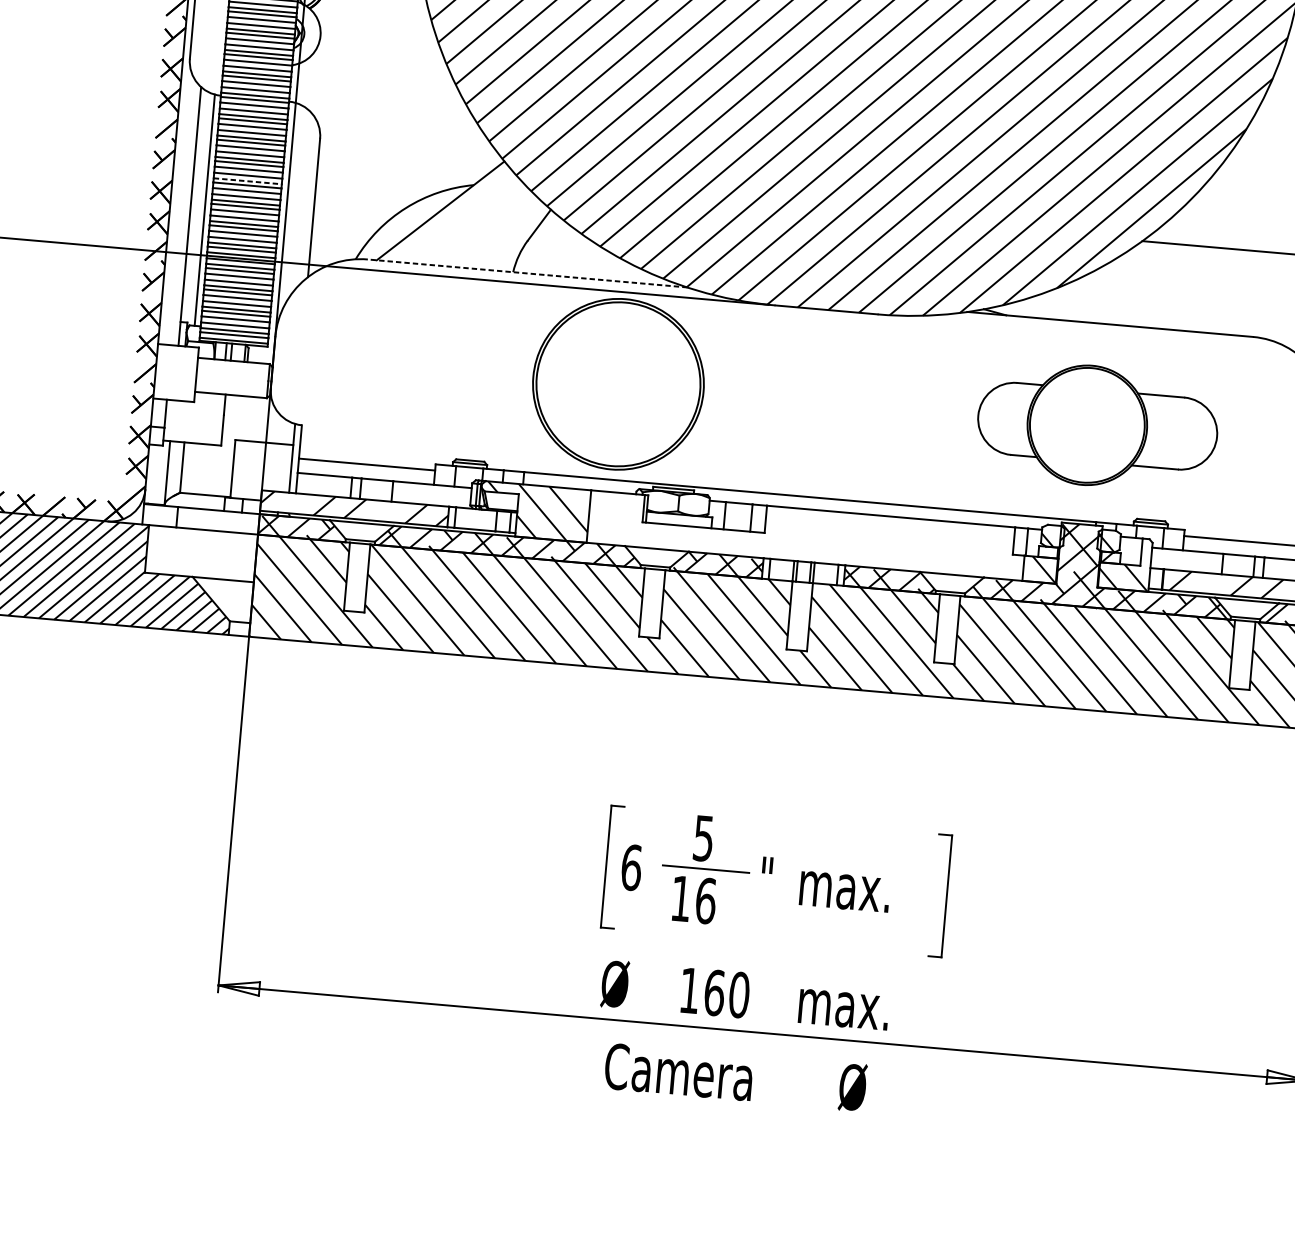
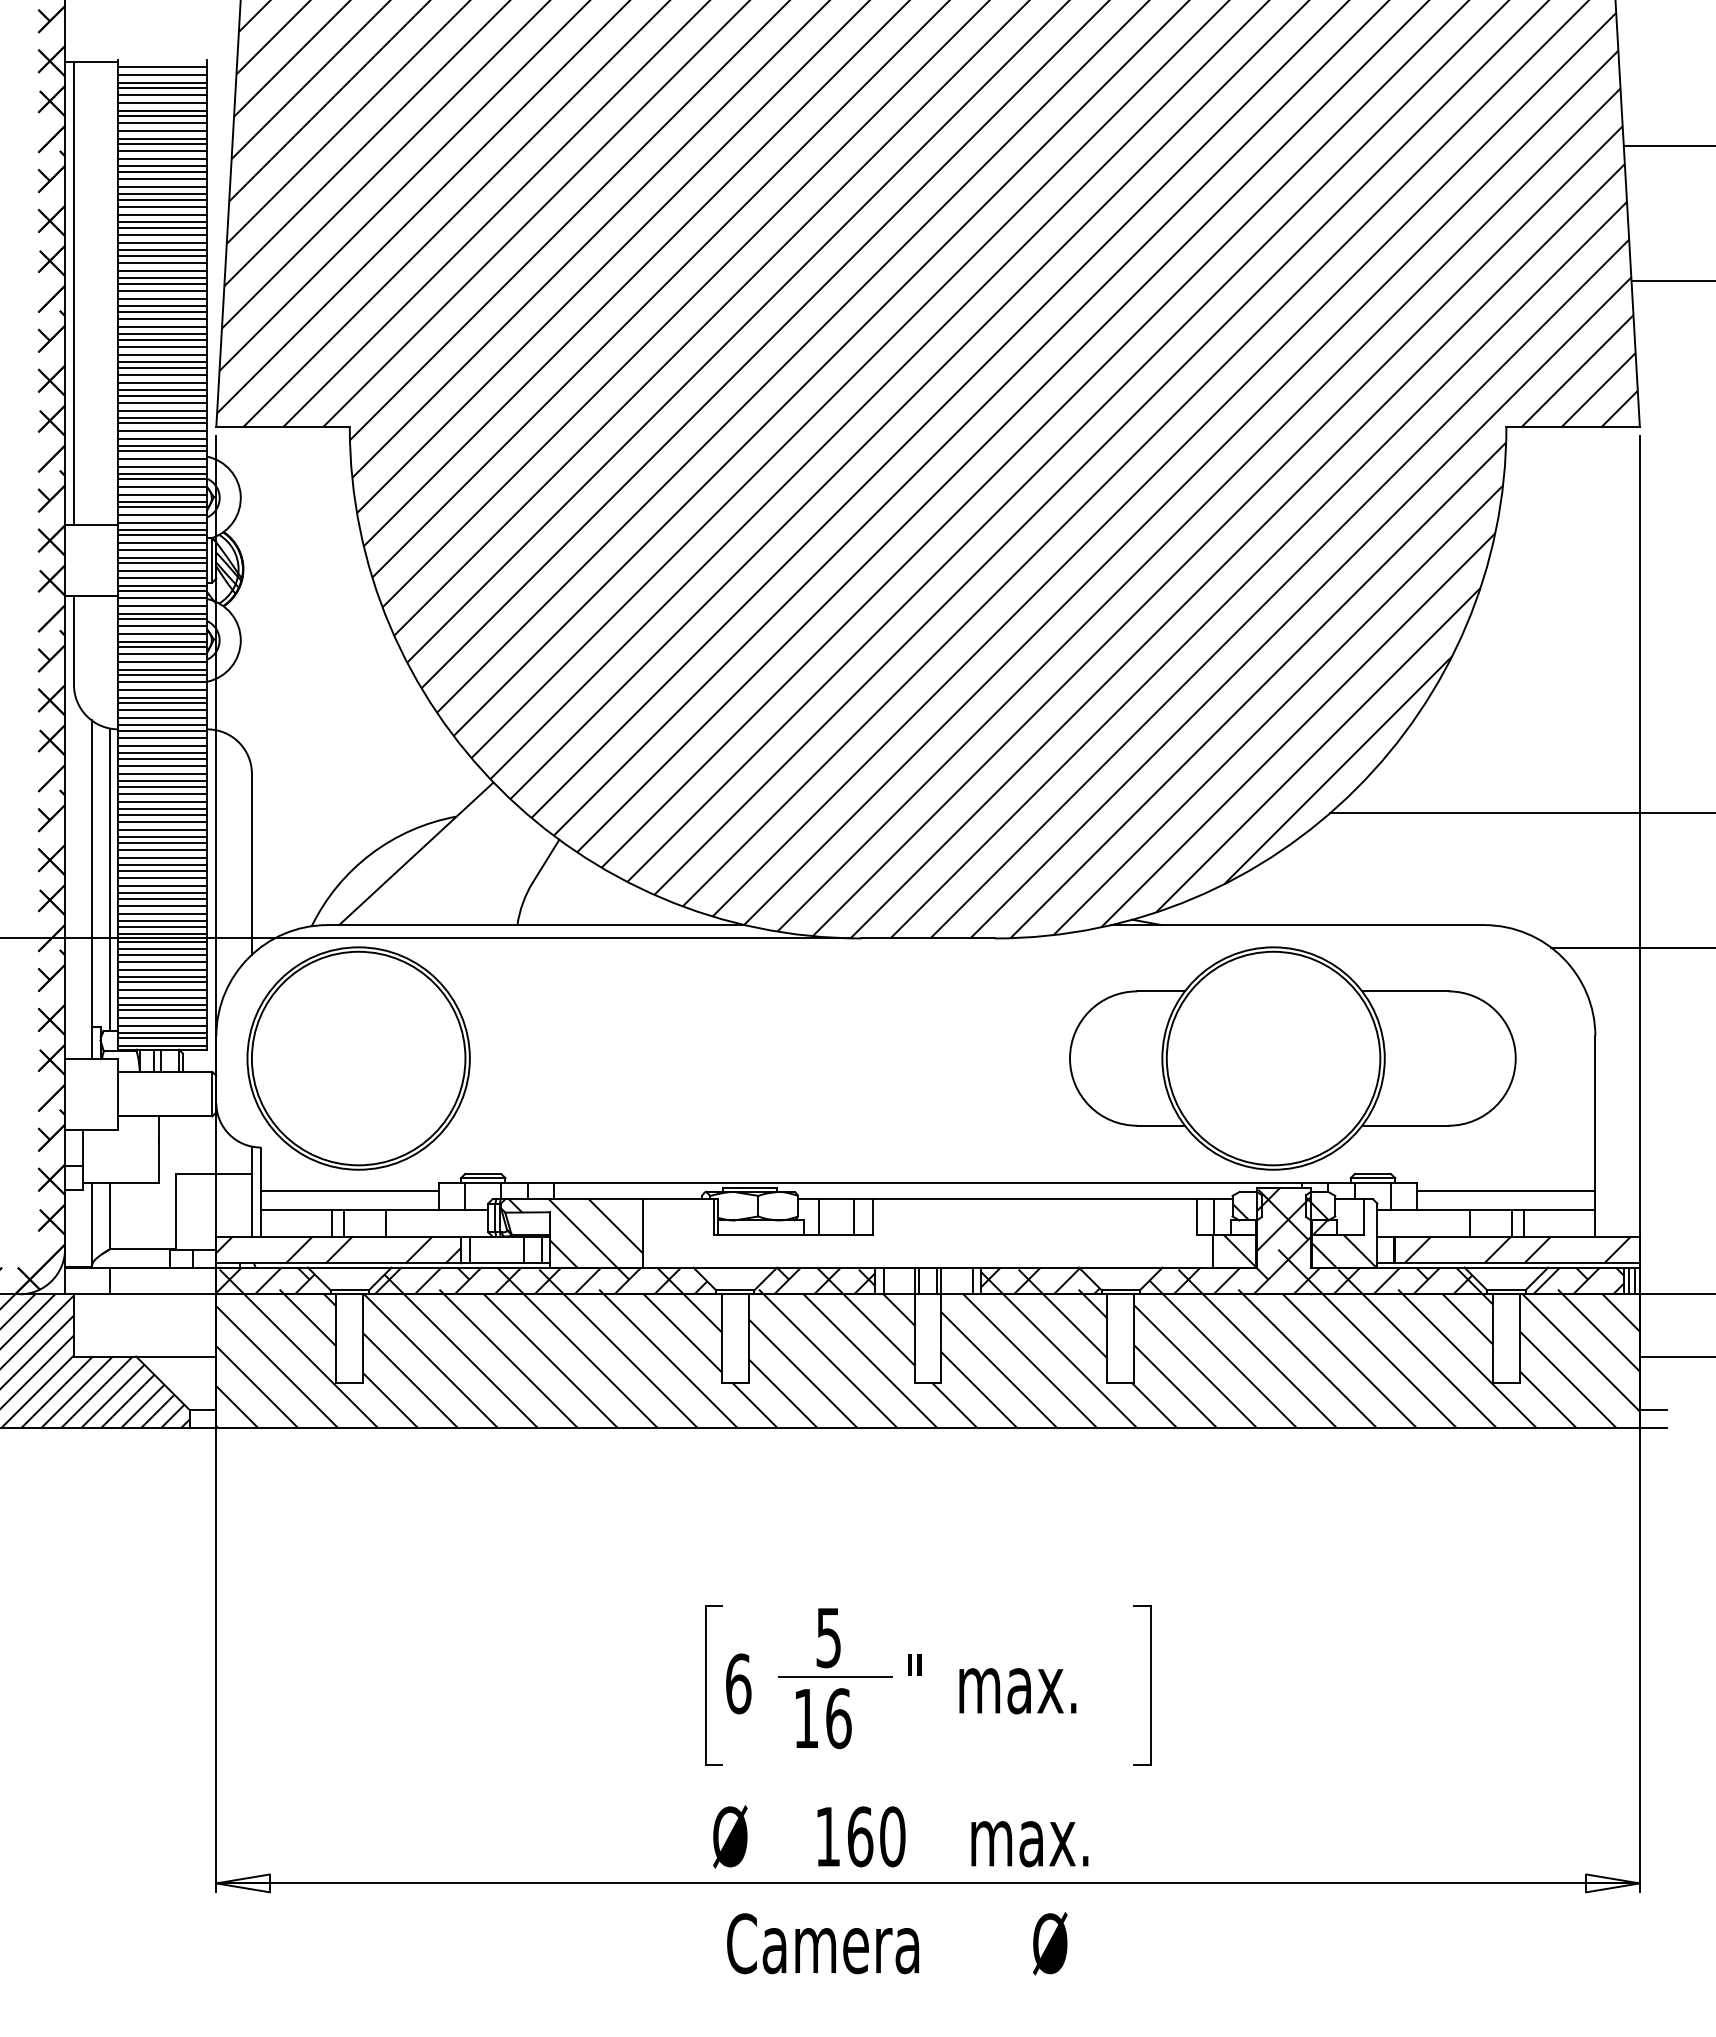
line: (248, 181) -> (163, 837), dashed -> solid
line: (527, 273) -> (536, 925), dashed -> solid
part: (618, 384) -> (358, 1058), moved
part: (1097, 426) -> (1292, 1058), size x1.43

